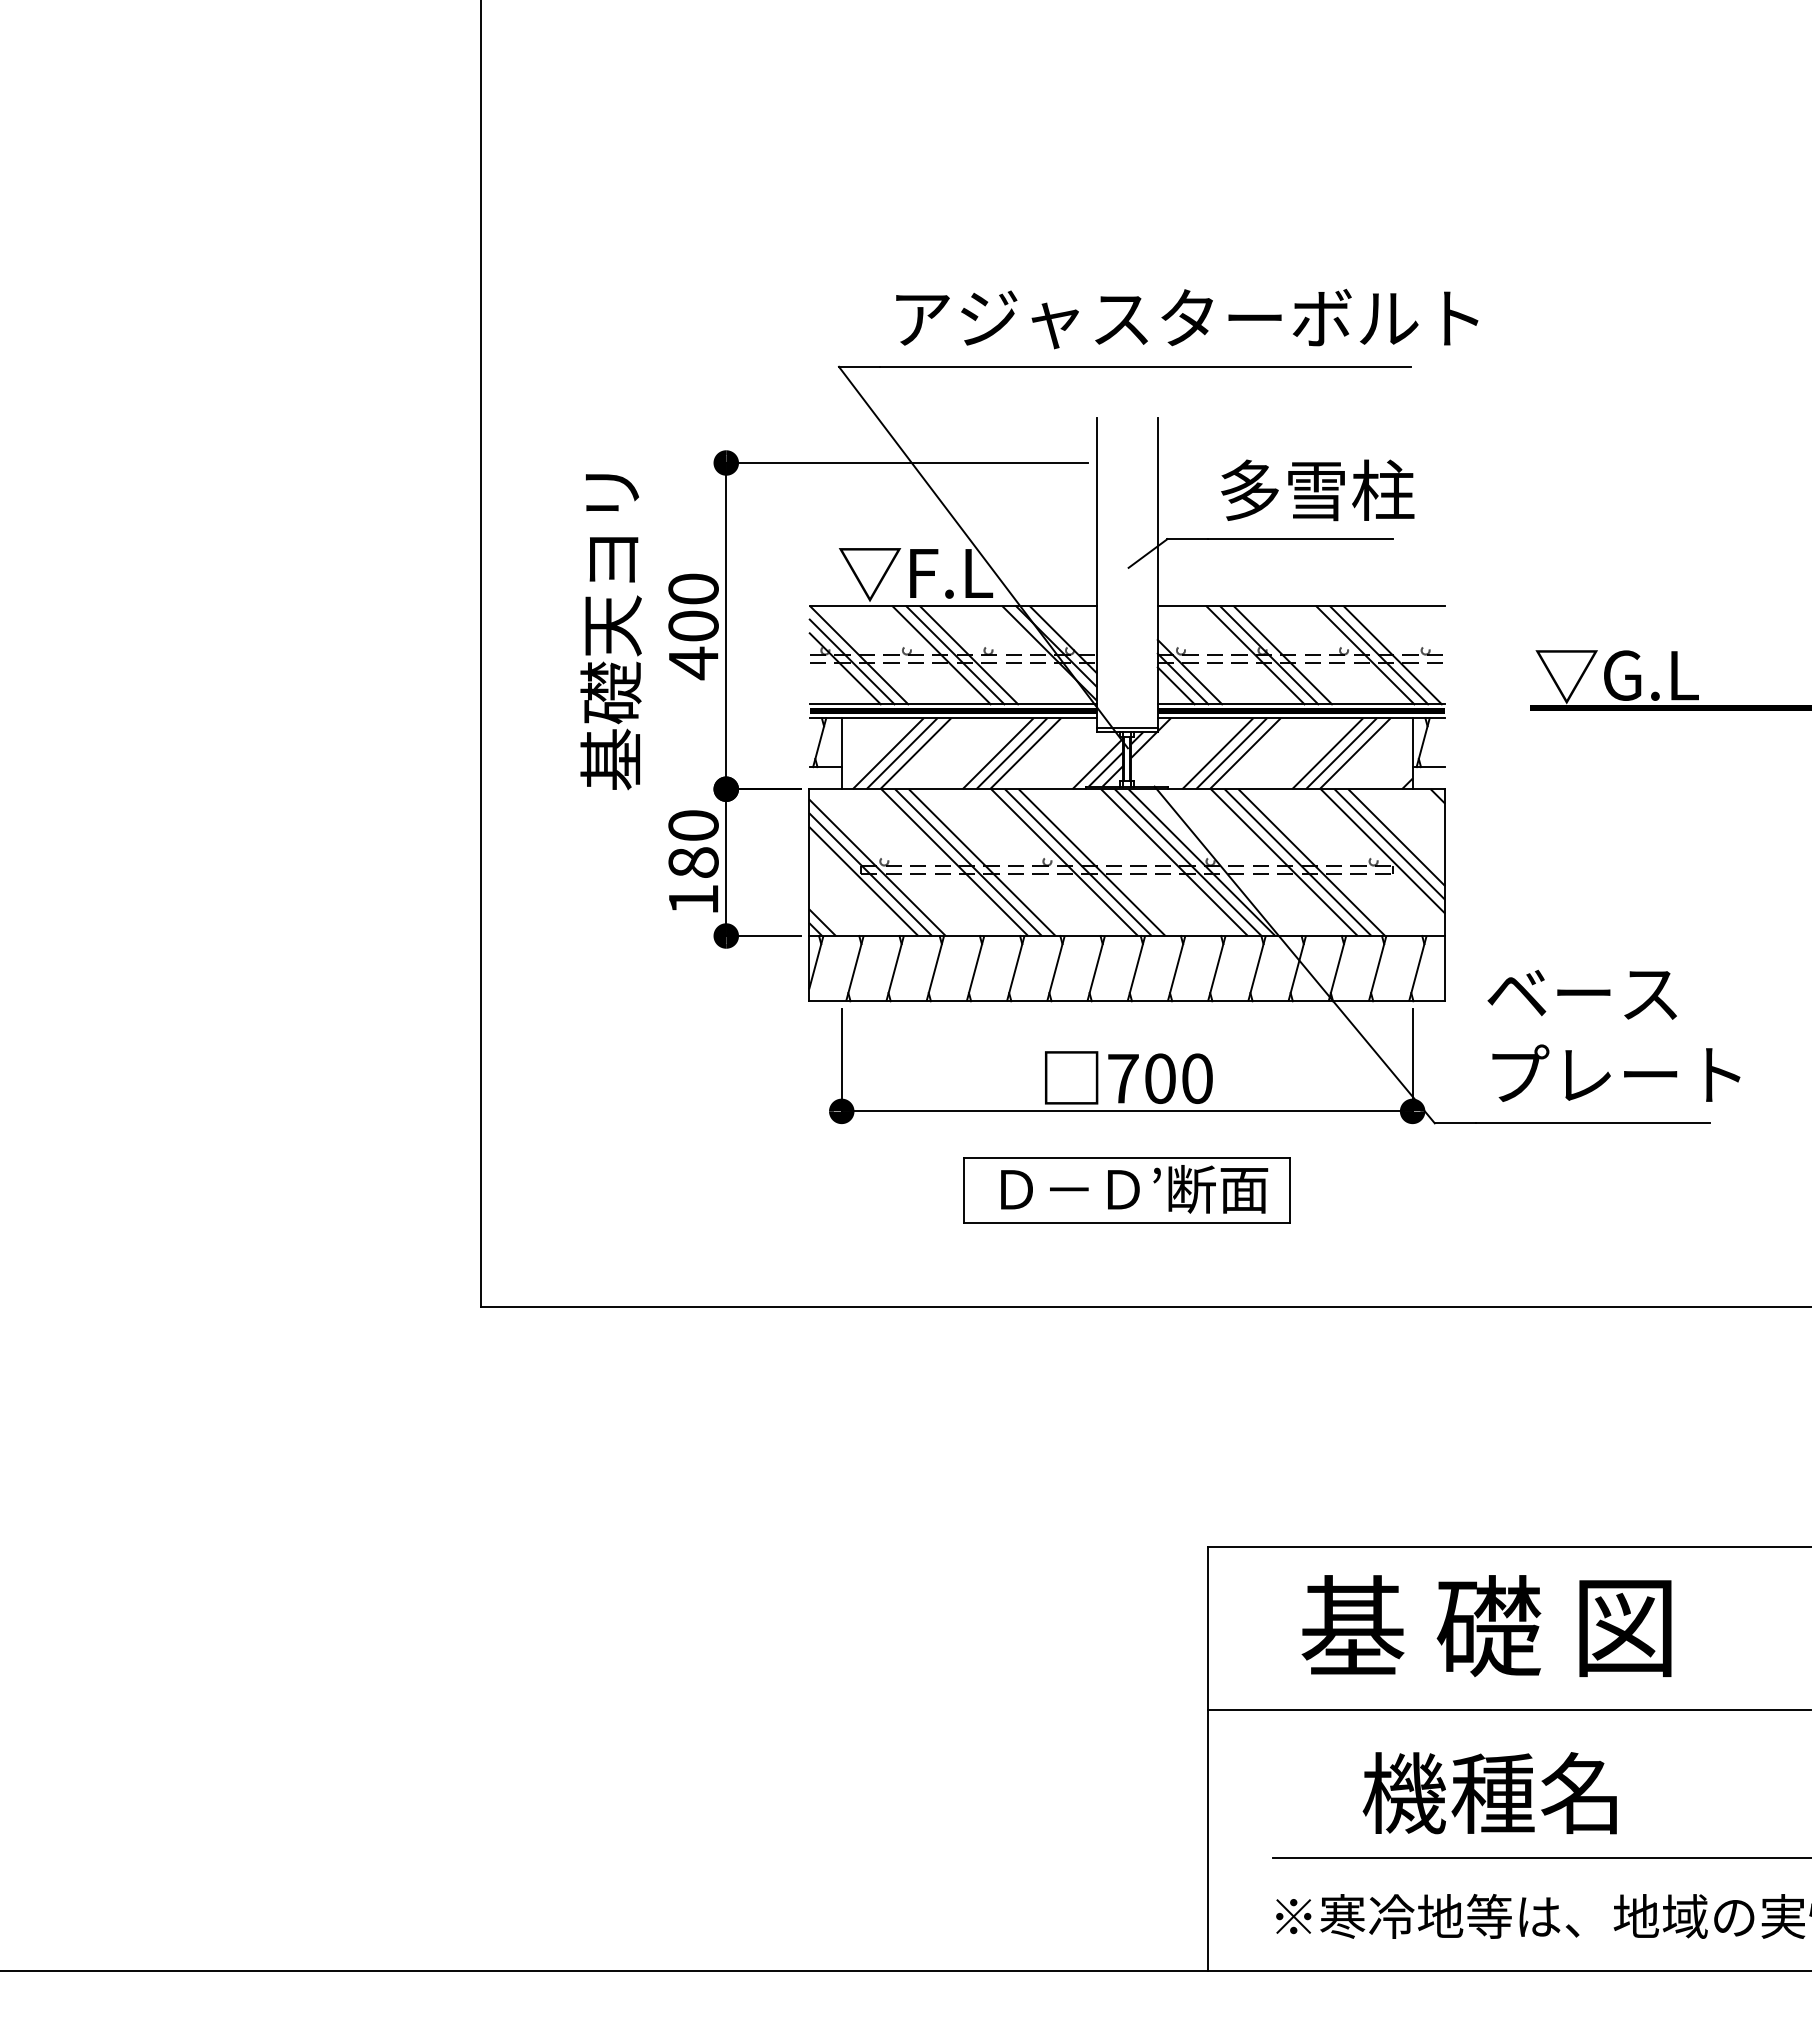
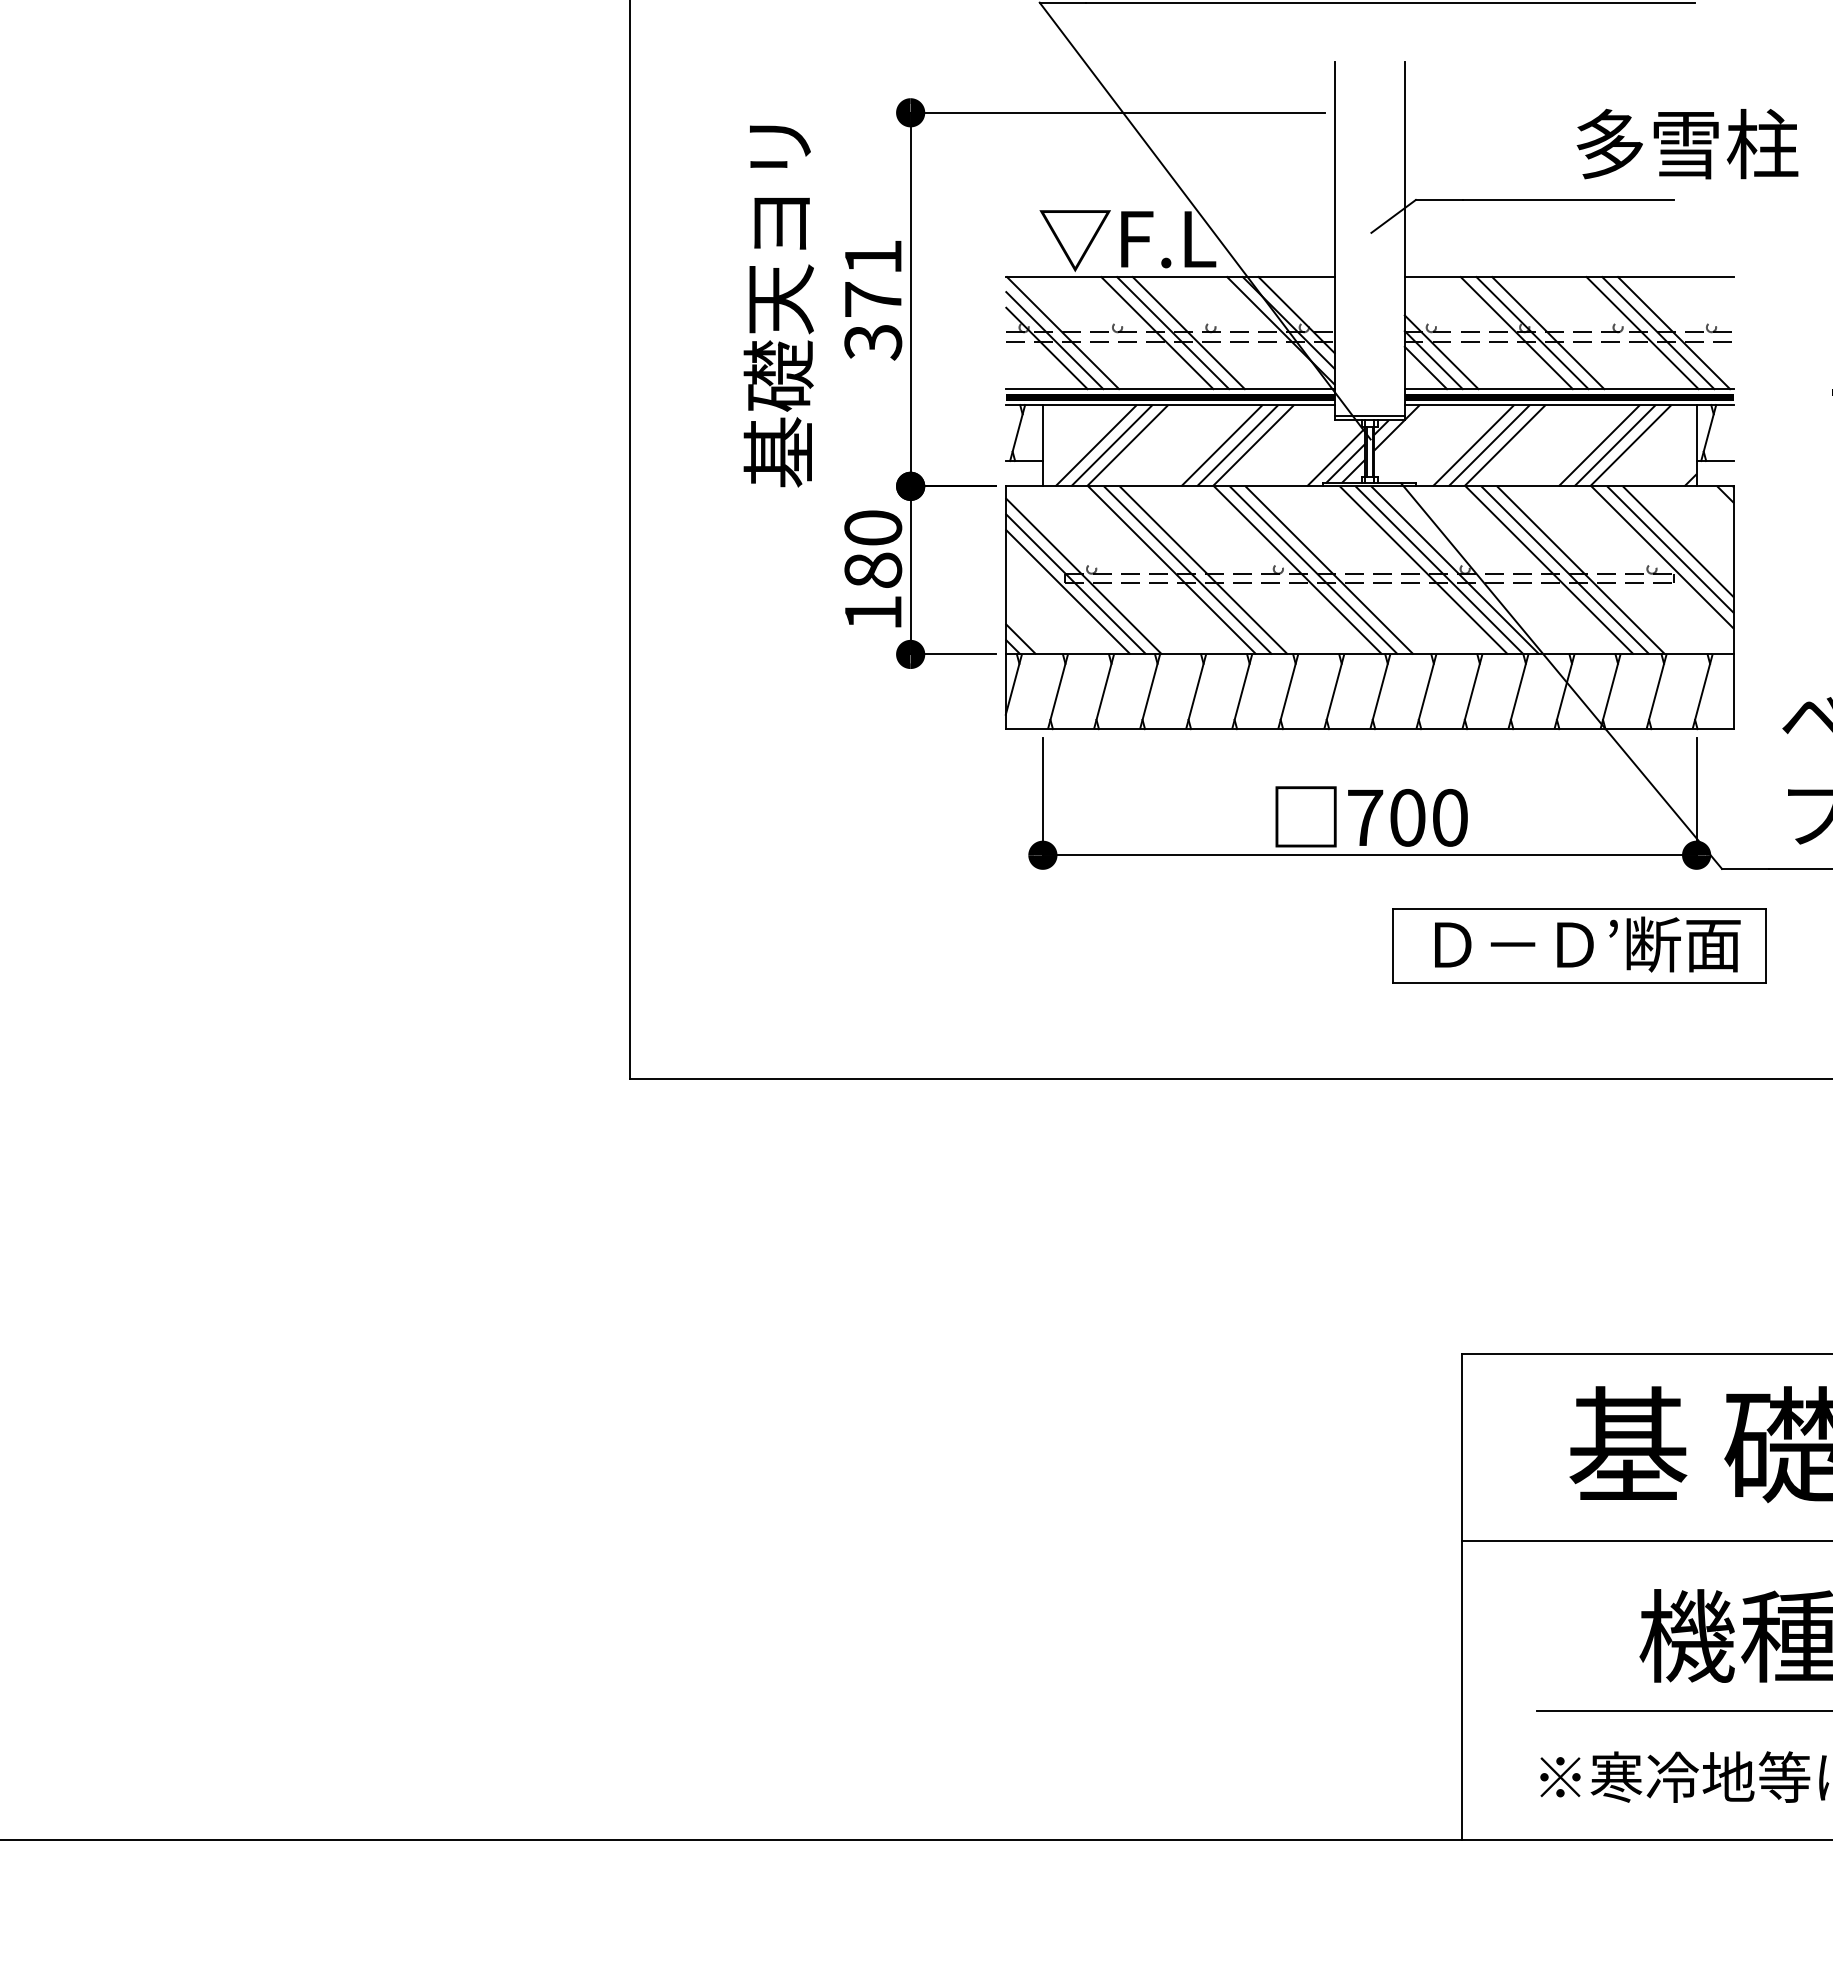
text: (1317, 490) -> (1687, 144), moved
text: (693, 626) -> (873, 300), 400 -> 371
part: (1126, 1190) -> (1578, 945), moved

